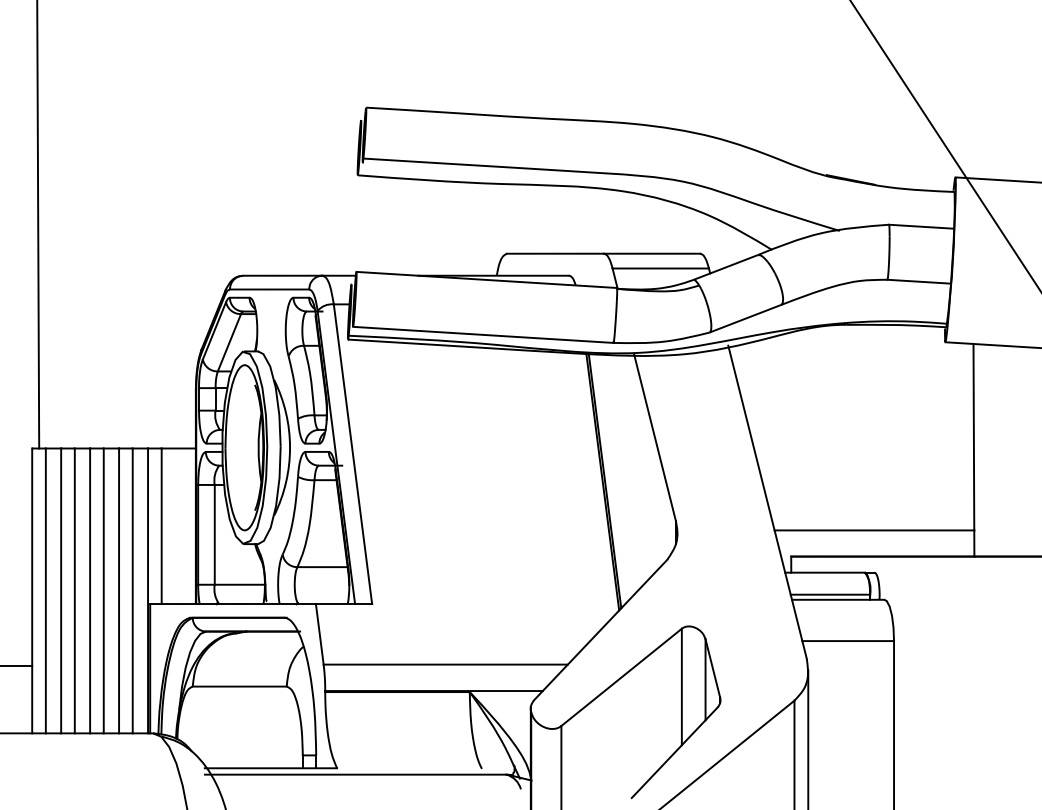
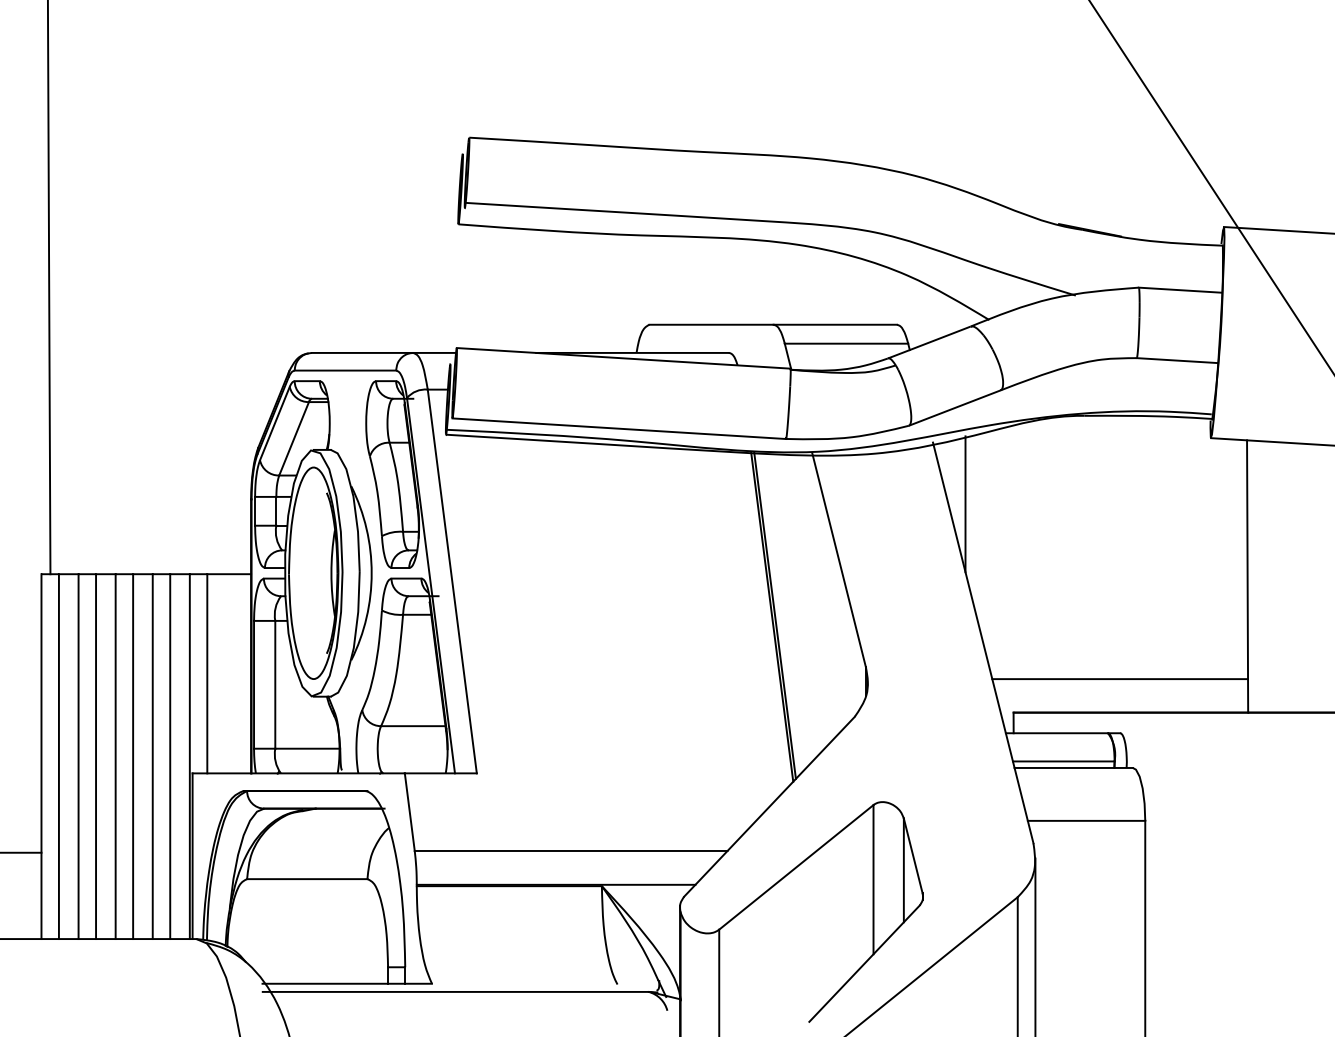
line: (753, 394) -> (965, 504), added

